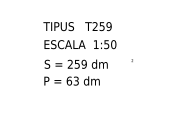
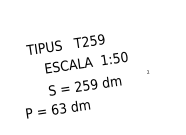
text: (77, 26) -> (65, 44), moved
text: (71, 80) -> (57, 108), moved

